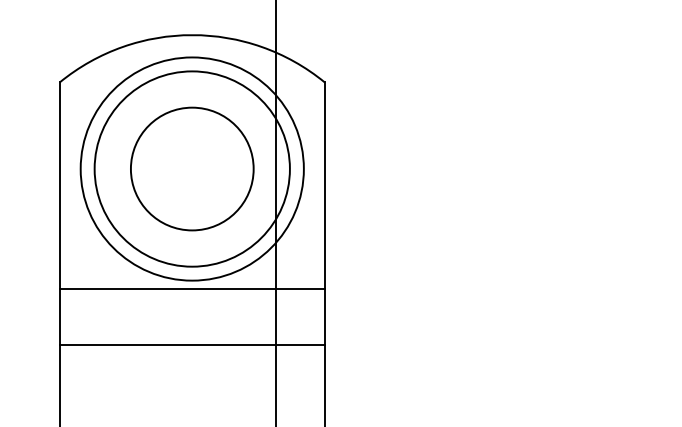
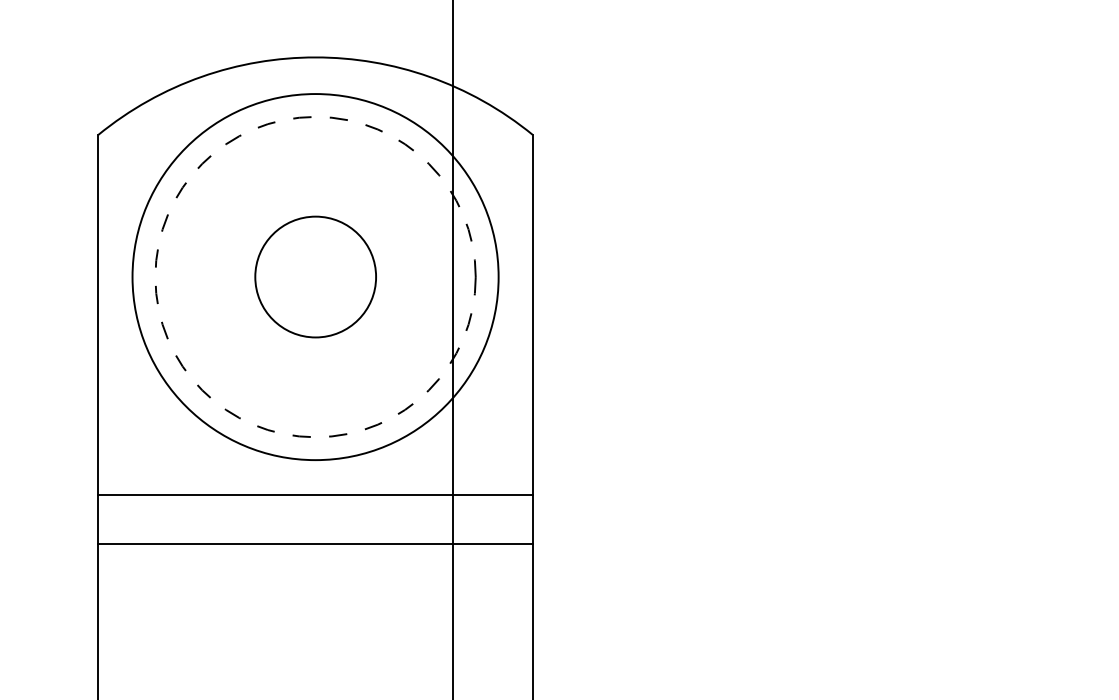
circle: (191, 168) -> (314, 276), solid -> dashed
circle: (192, 168) -> (315, 276), size x0.6
line: (191, 289) -> (314, 495), moved
line: (191, 344) -> (314, 543), moved

